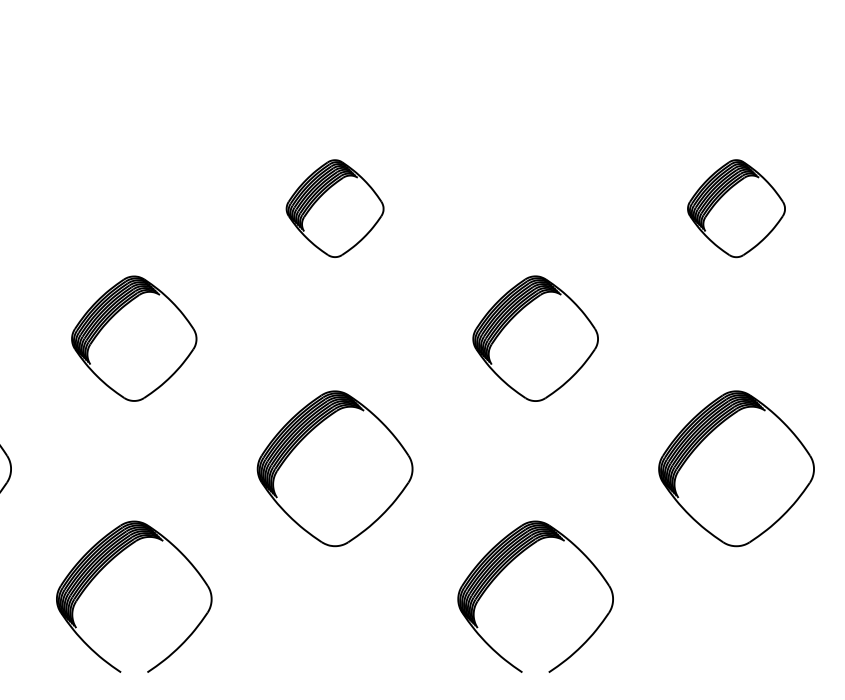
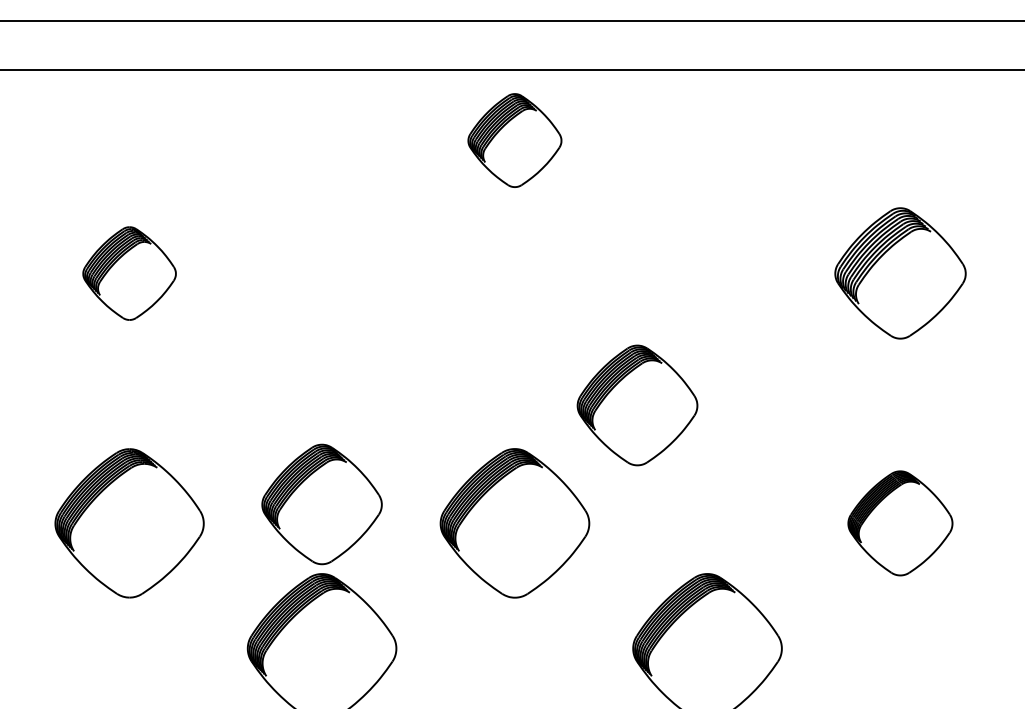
part: (334, 208) -> (514, 140), moved
part: (735, 208) -> (899, 273), size x1.4
part: (133, 338) -> (321, 504), moved
part: (535, 338) -> (637, 405), moved
part: (736, 468) -> (900, 523), size x0.7

